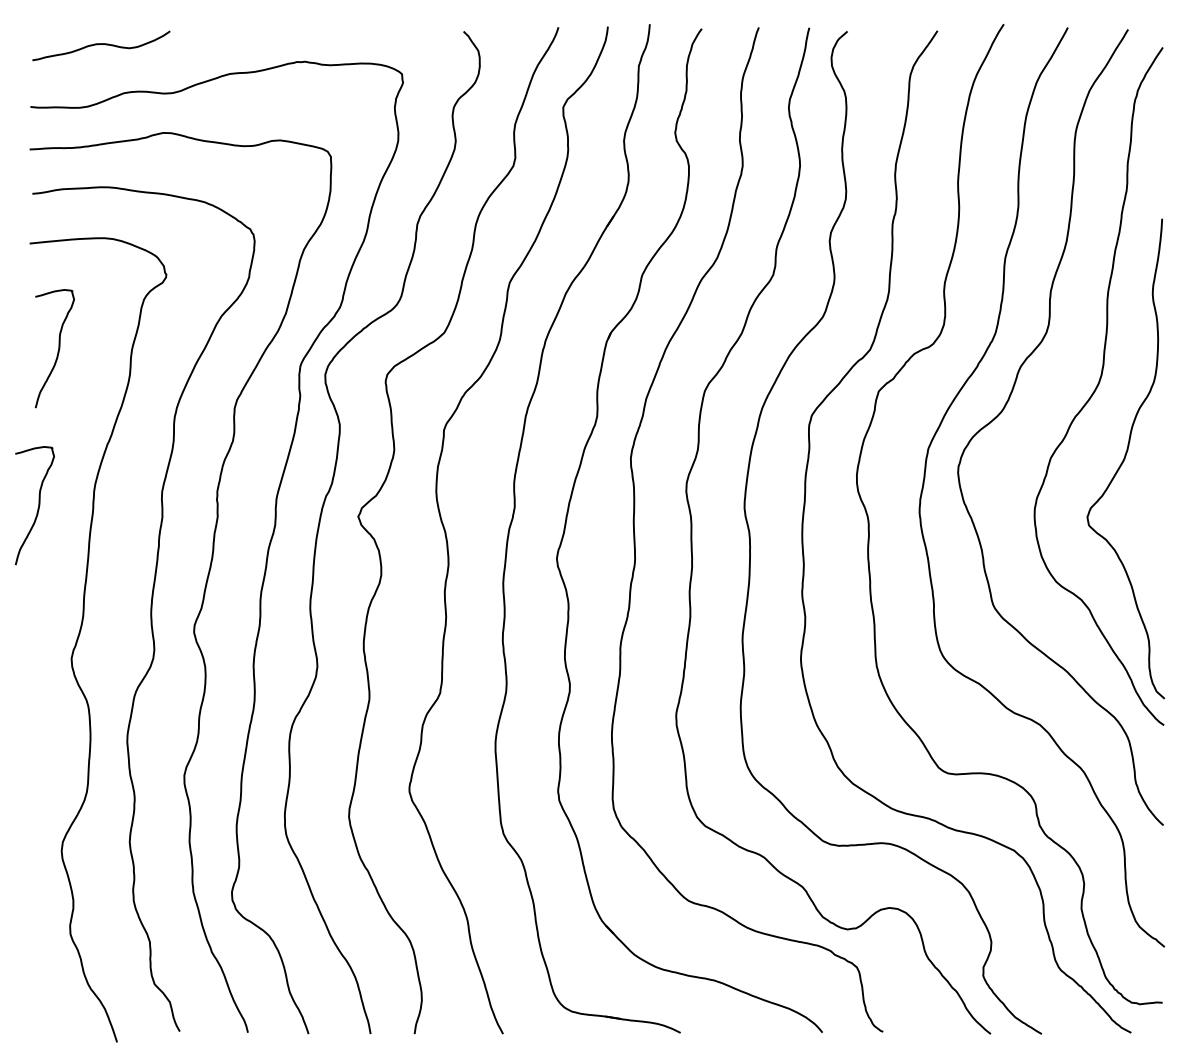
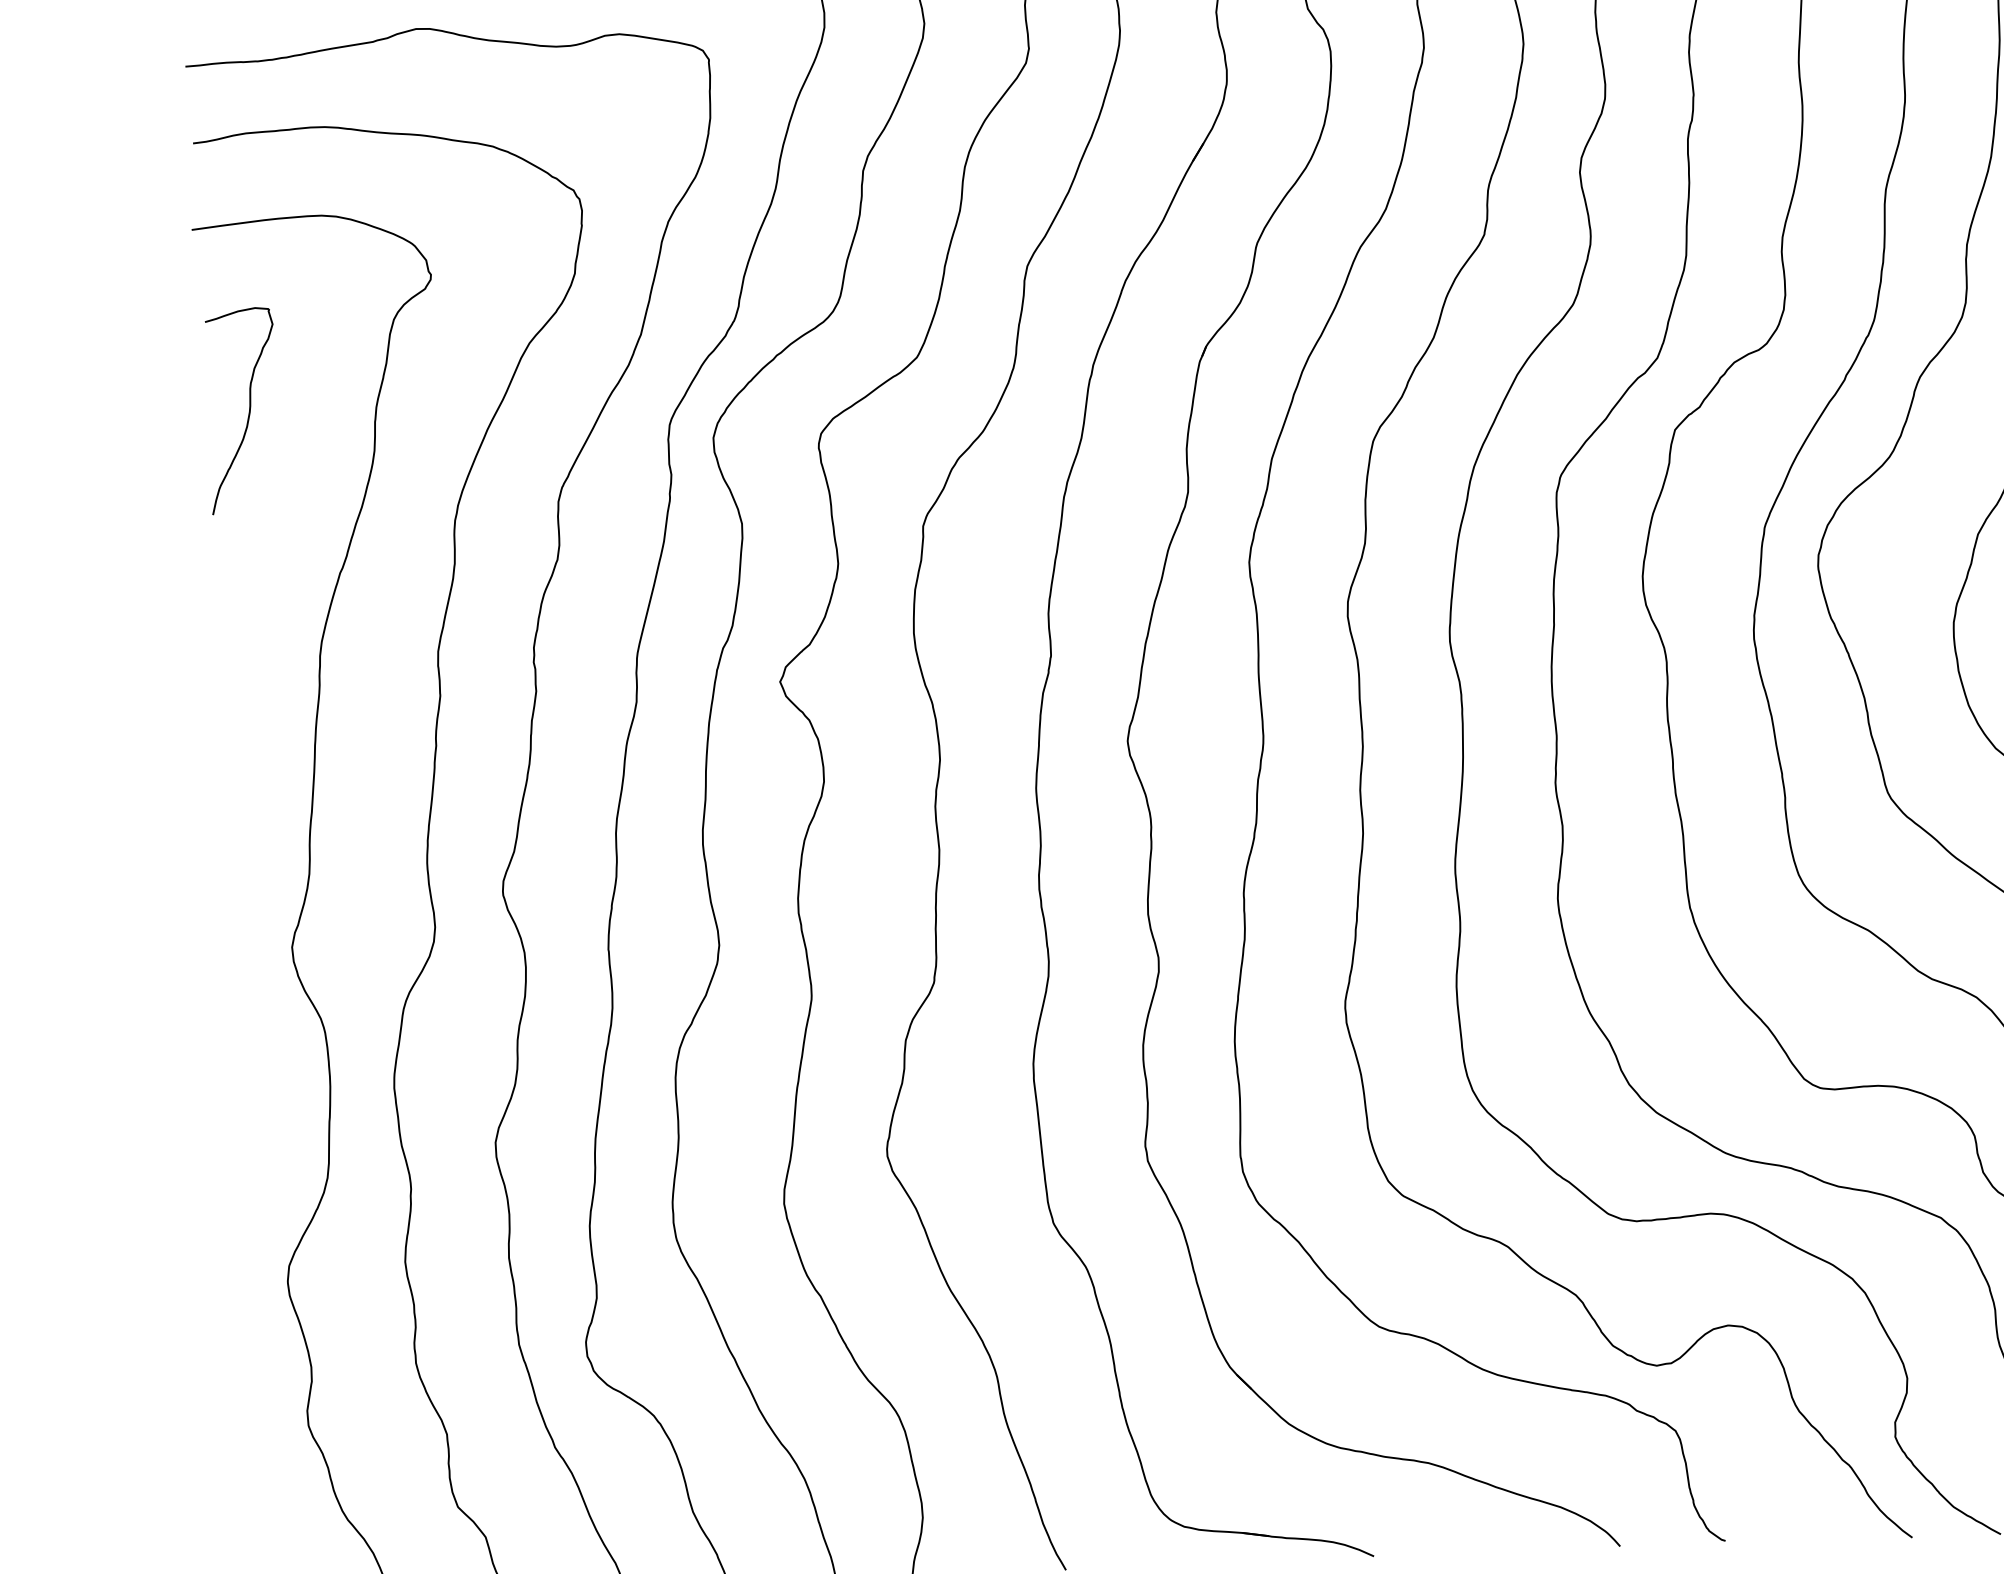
curve: (38, 505) -> (224, 683), removed

